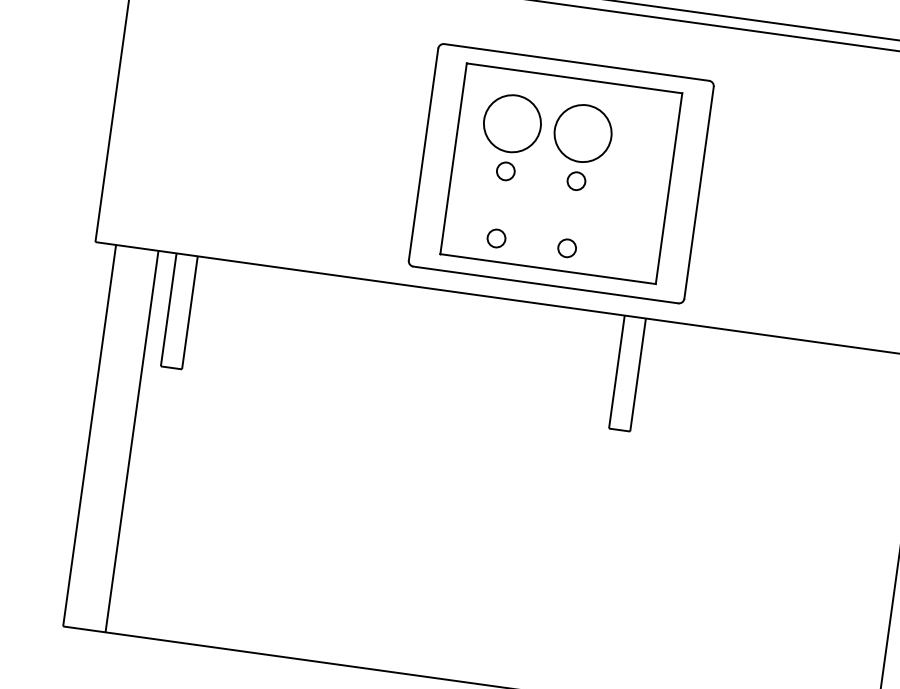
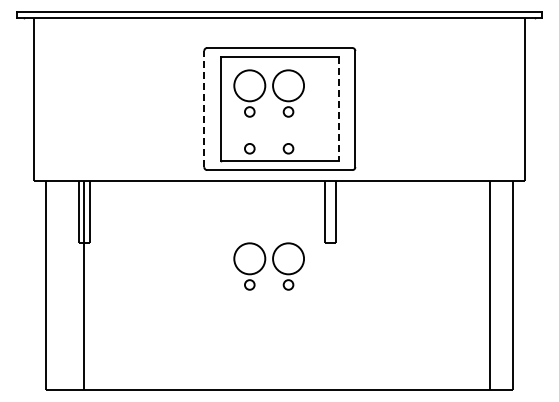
line: (424, 153) -> (204, 108), solid -> dashed
line: (668, 189) -> (338, 109), solid -> dashed
line: (131, 440) -> (83, 284), moved
part: (500, 457) -> (268, 266), added

